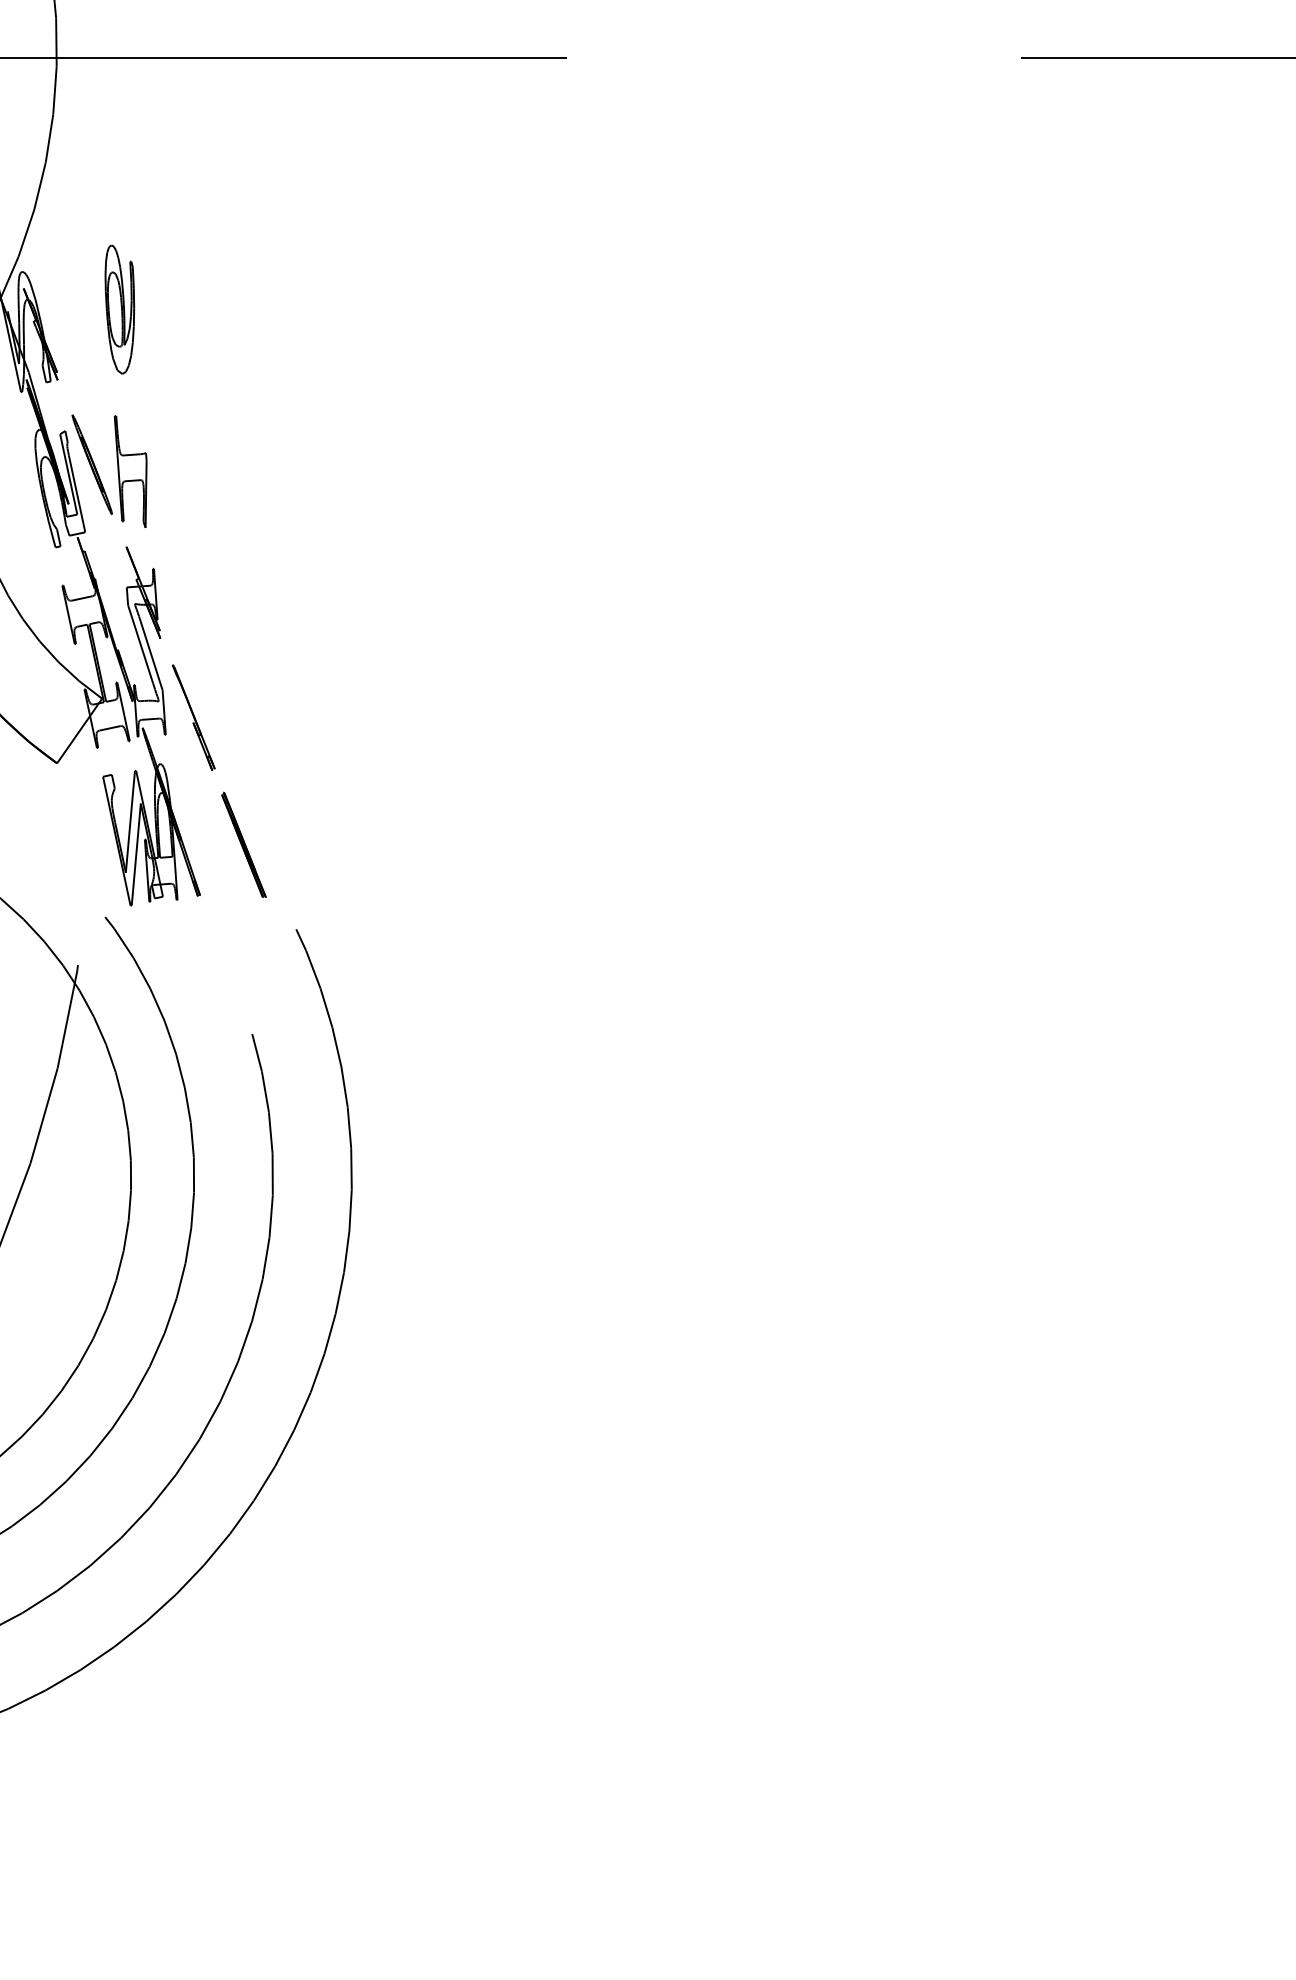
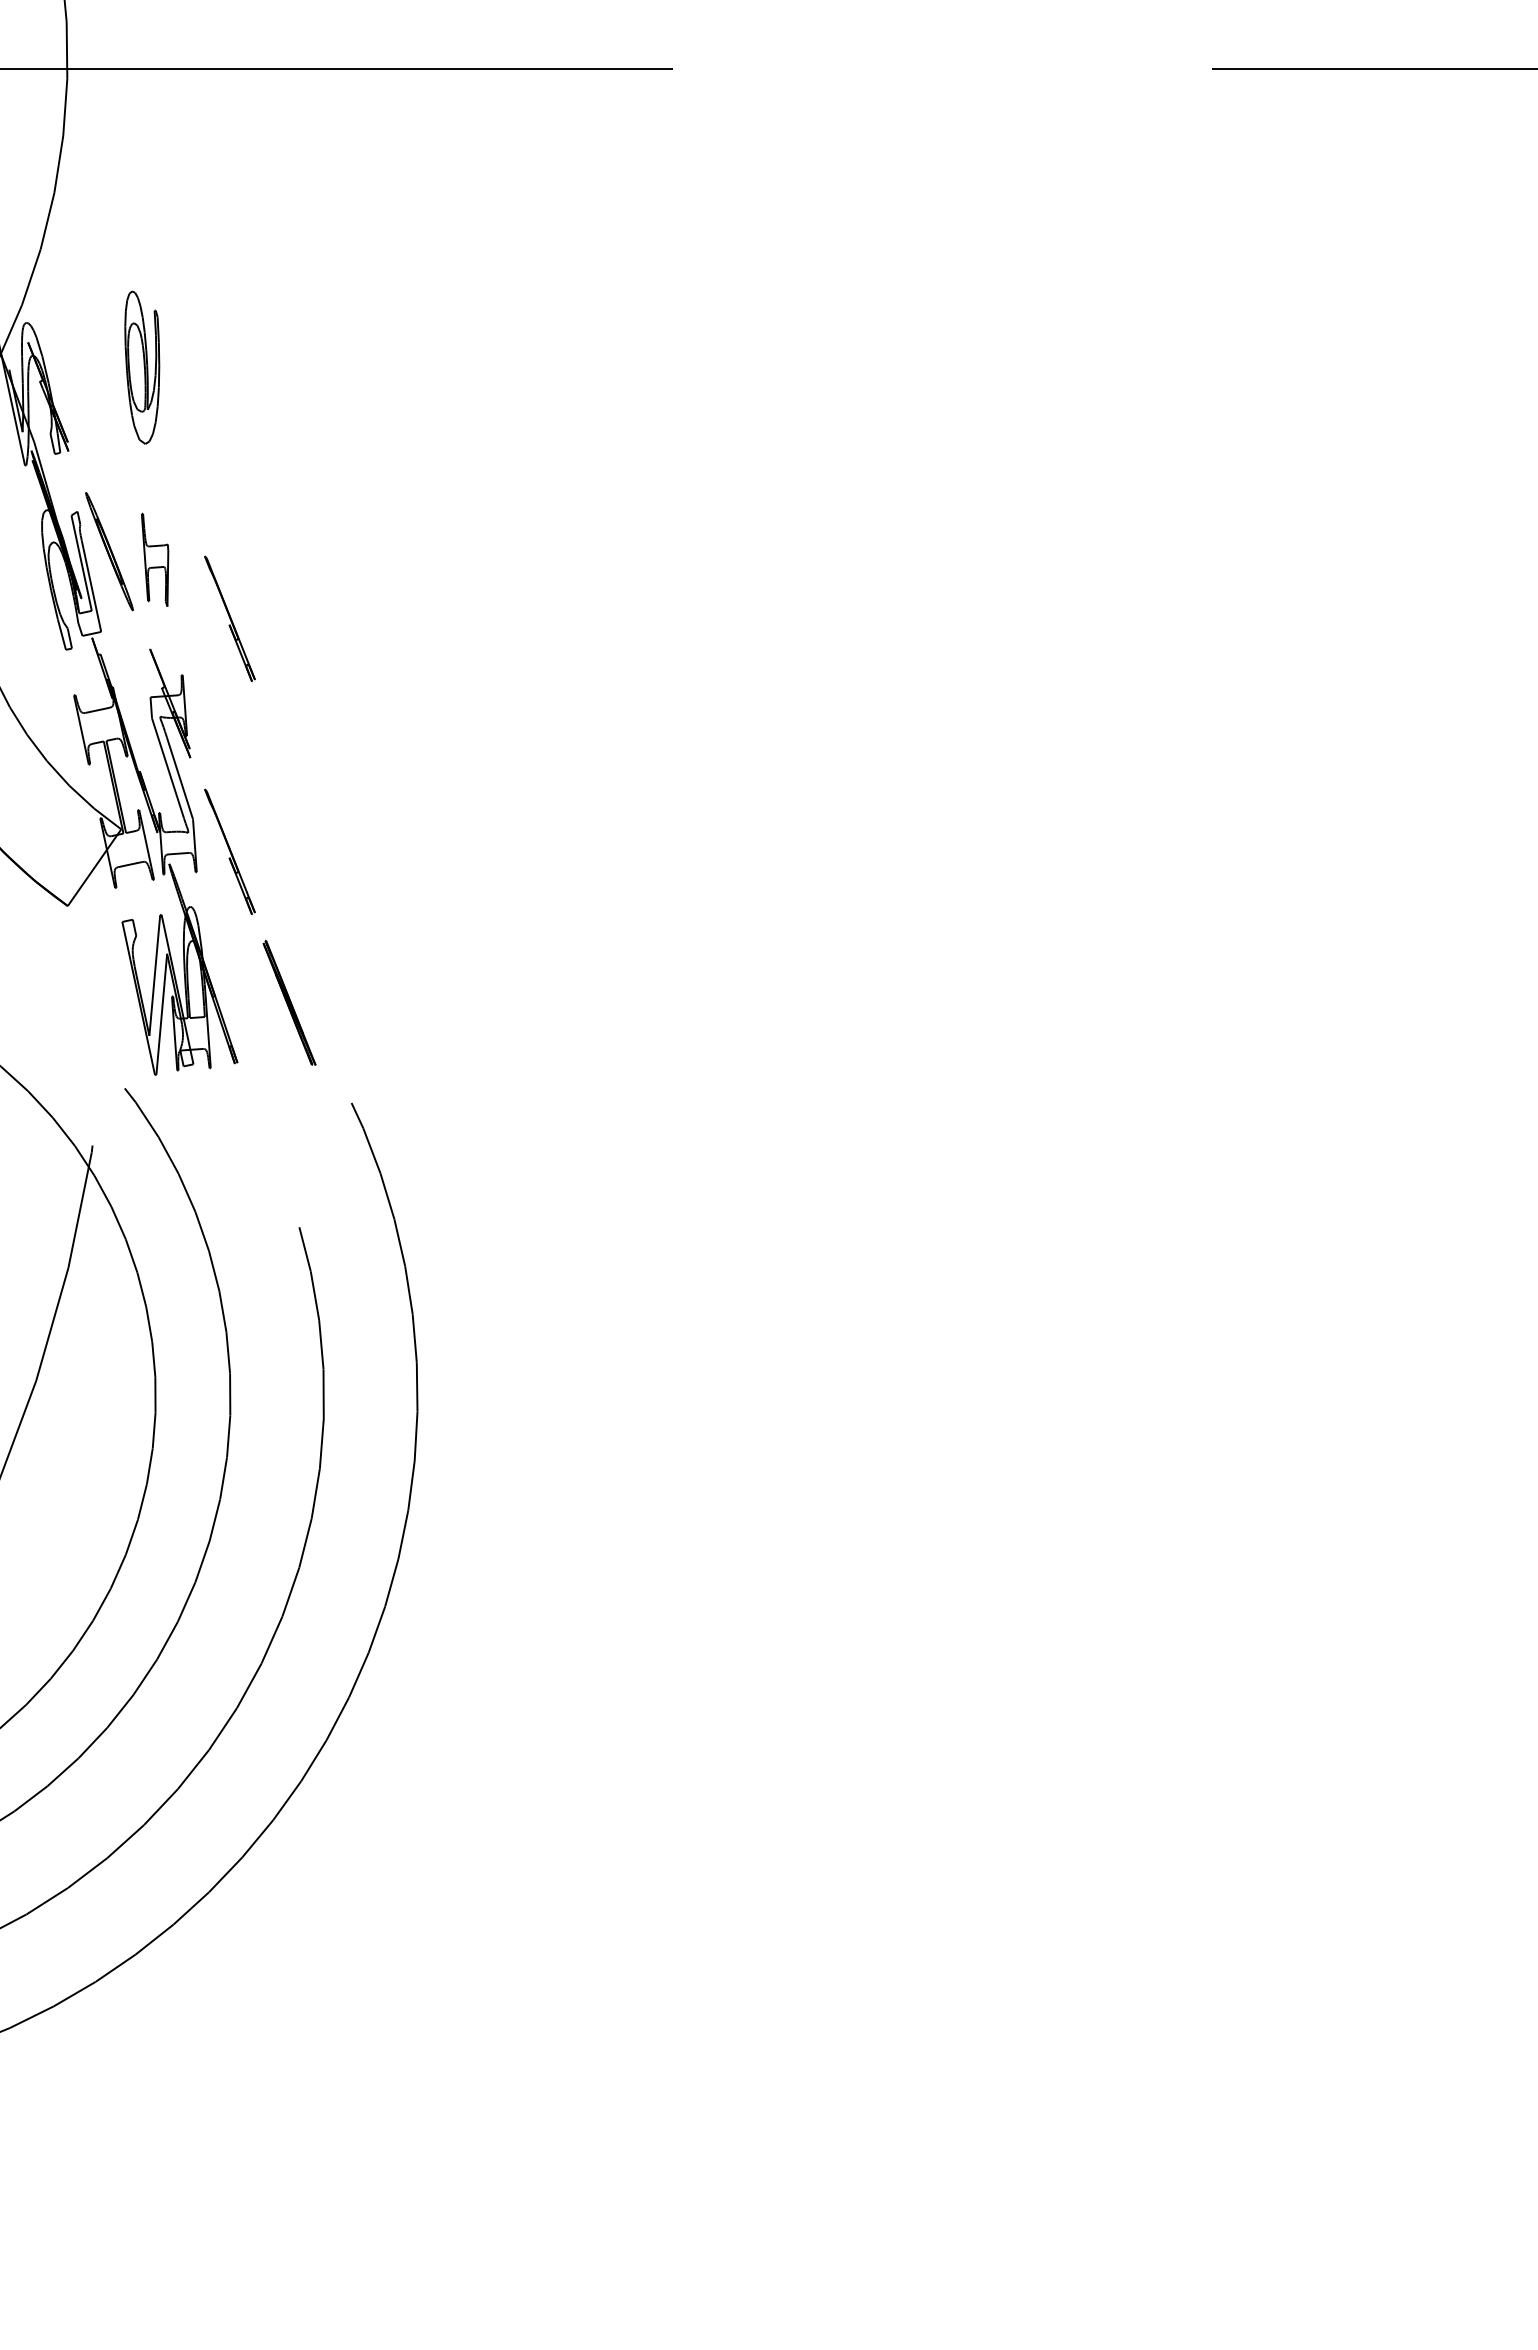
part: (130, 471) -> (154, 559), size x0.7
part: (193, 521) -> (229, 618), added

